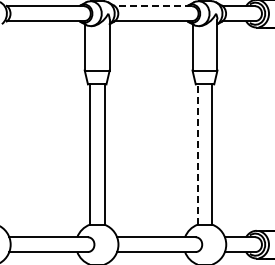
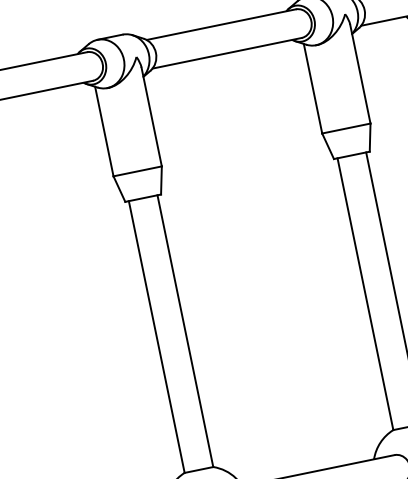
line: (153, 6) -> (221, 25), dashed -> solid
line: (197, 154) -> (365, 294), dashed -> solid

